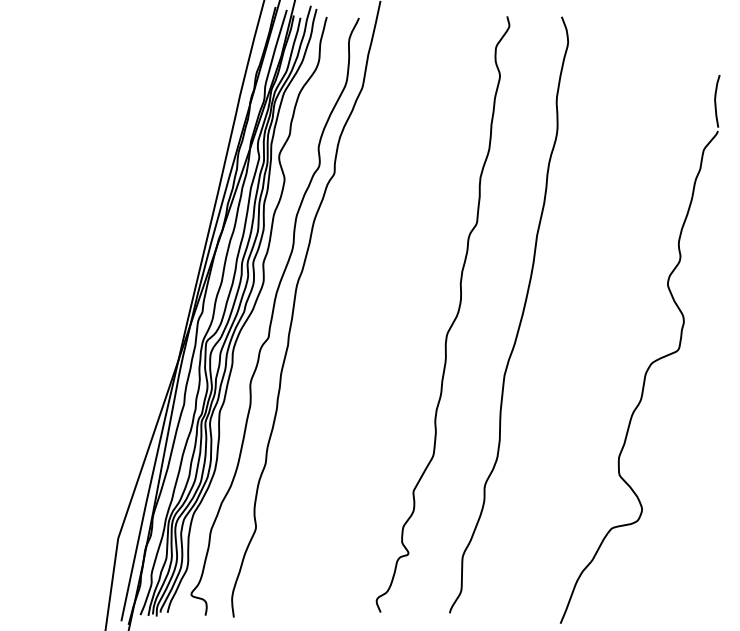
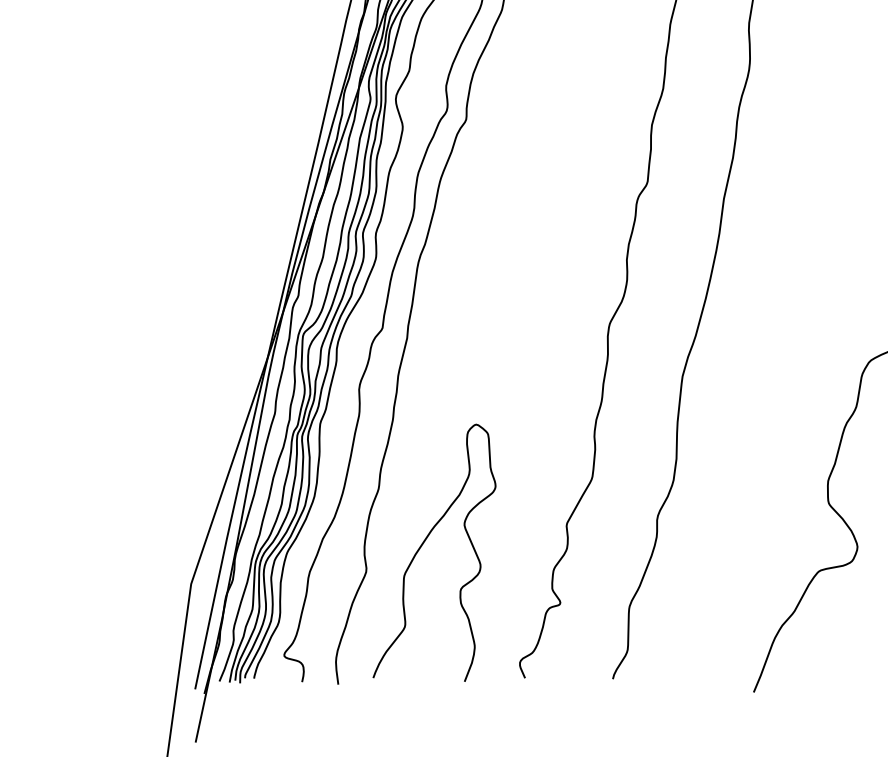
curve: (300, 508) -> (423, 545), added

